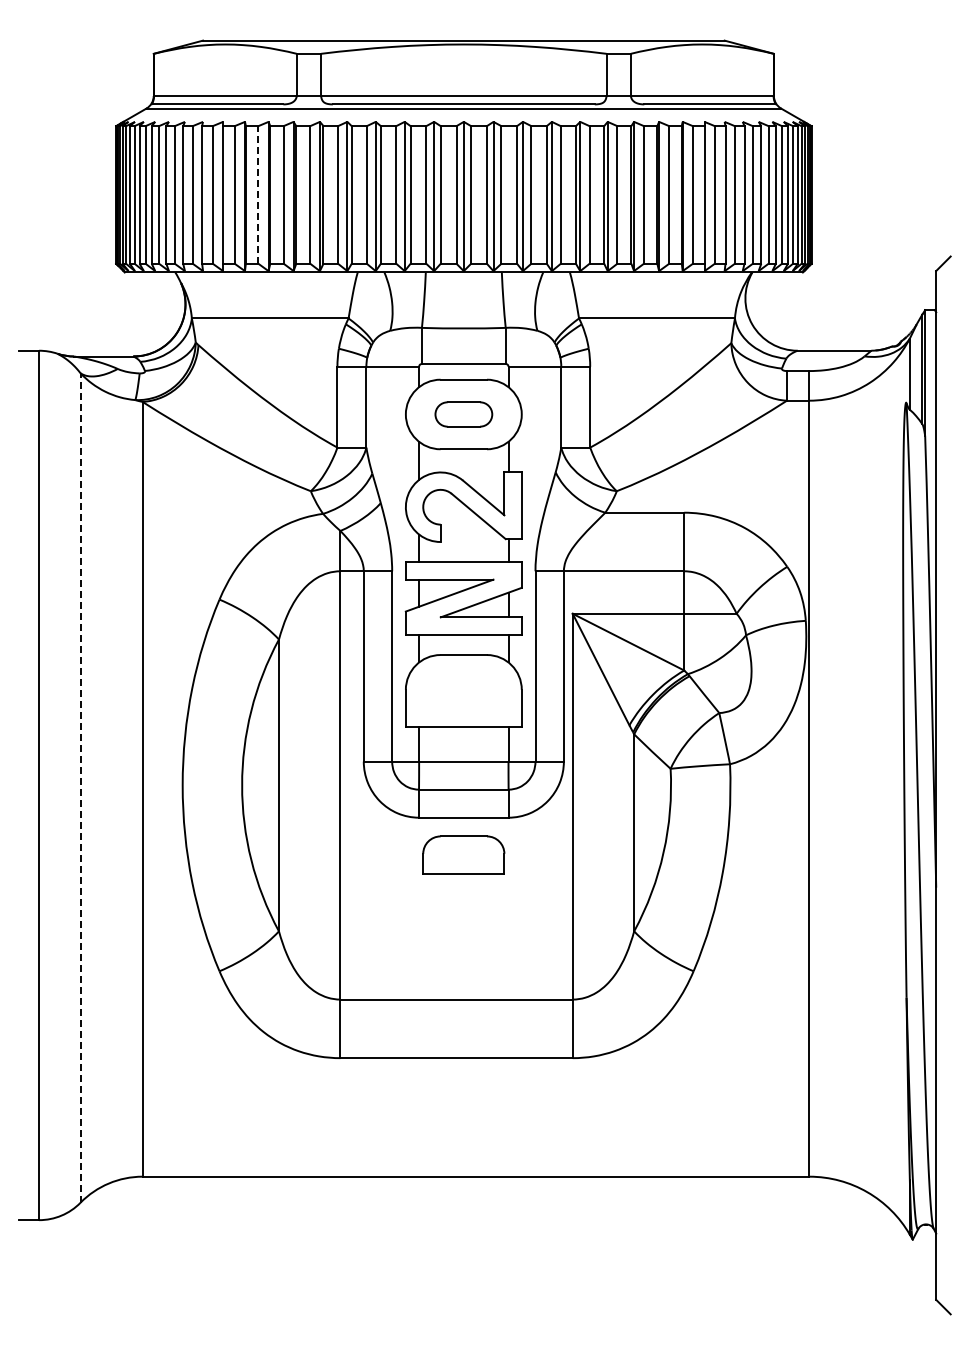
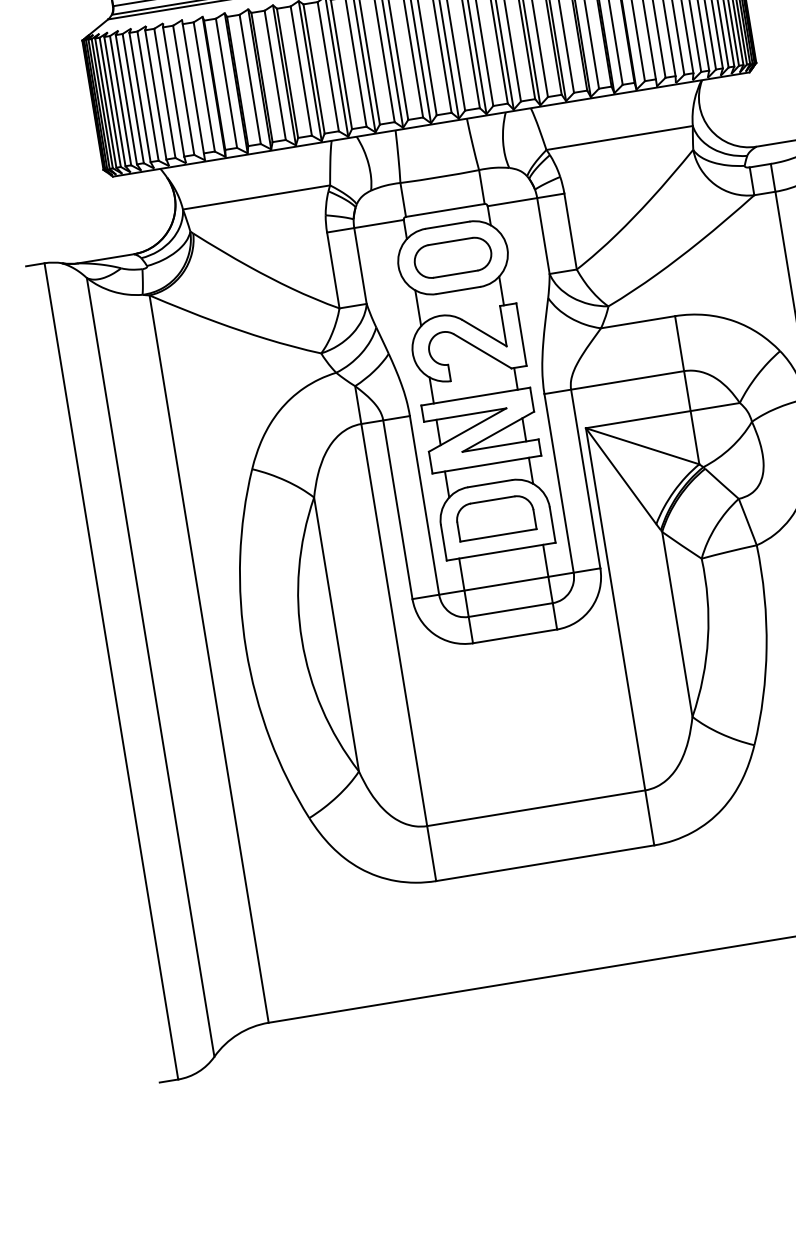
line: (258, 194) -> (226, 82), dashed -> solid
part: (463, 414) -> (452, 257), size x1.43
line: (80, 788) -> (150, 667), dashed -> solid
part: (463, 854) -> (495, 517), moved

